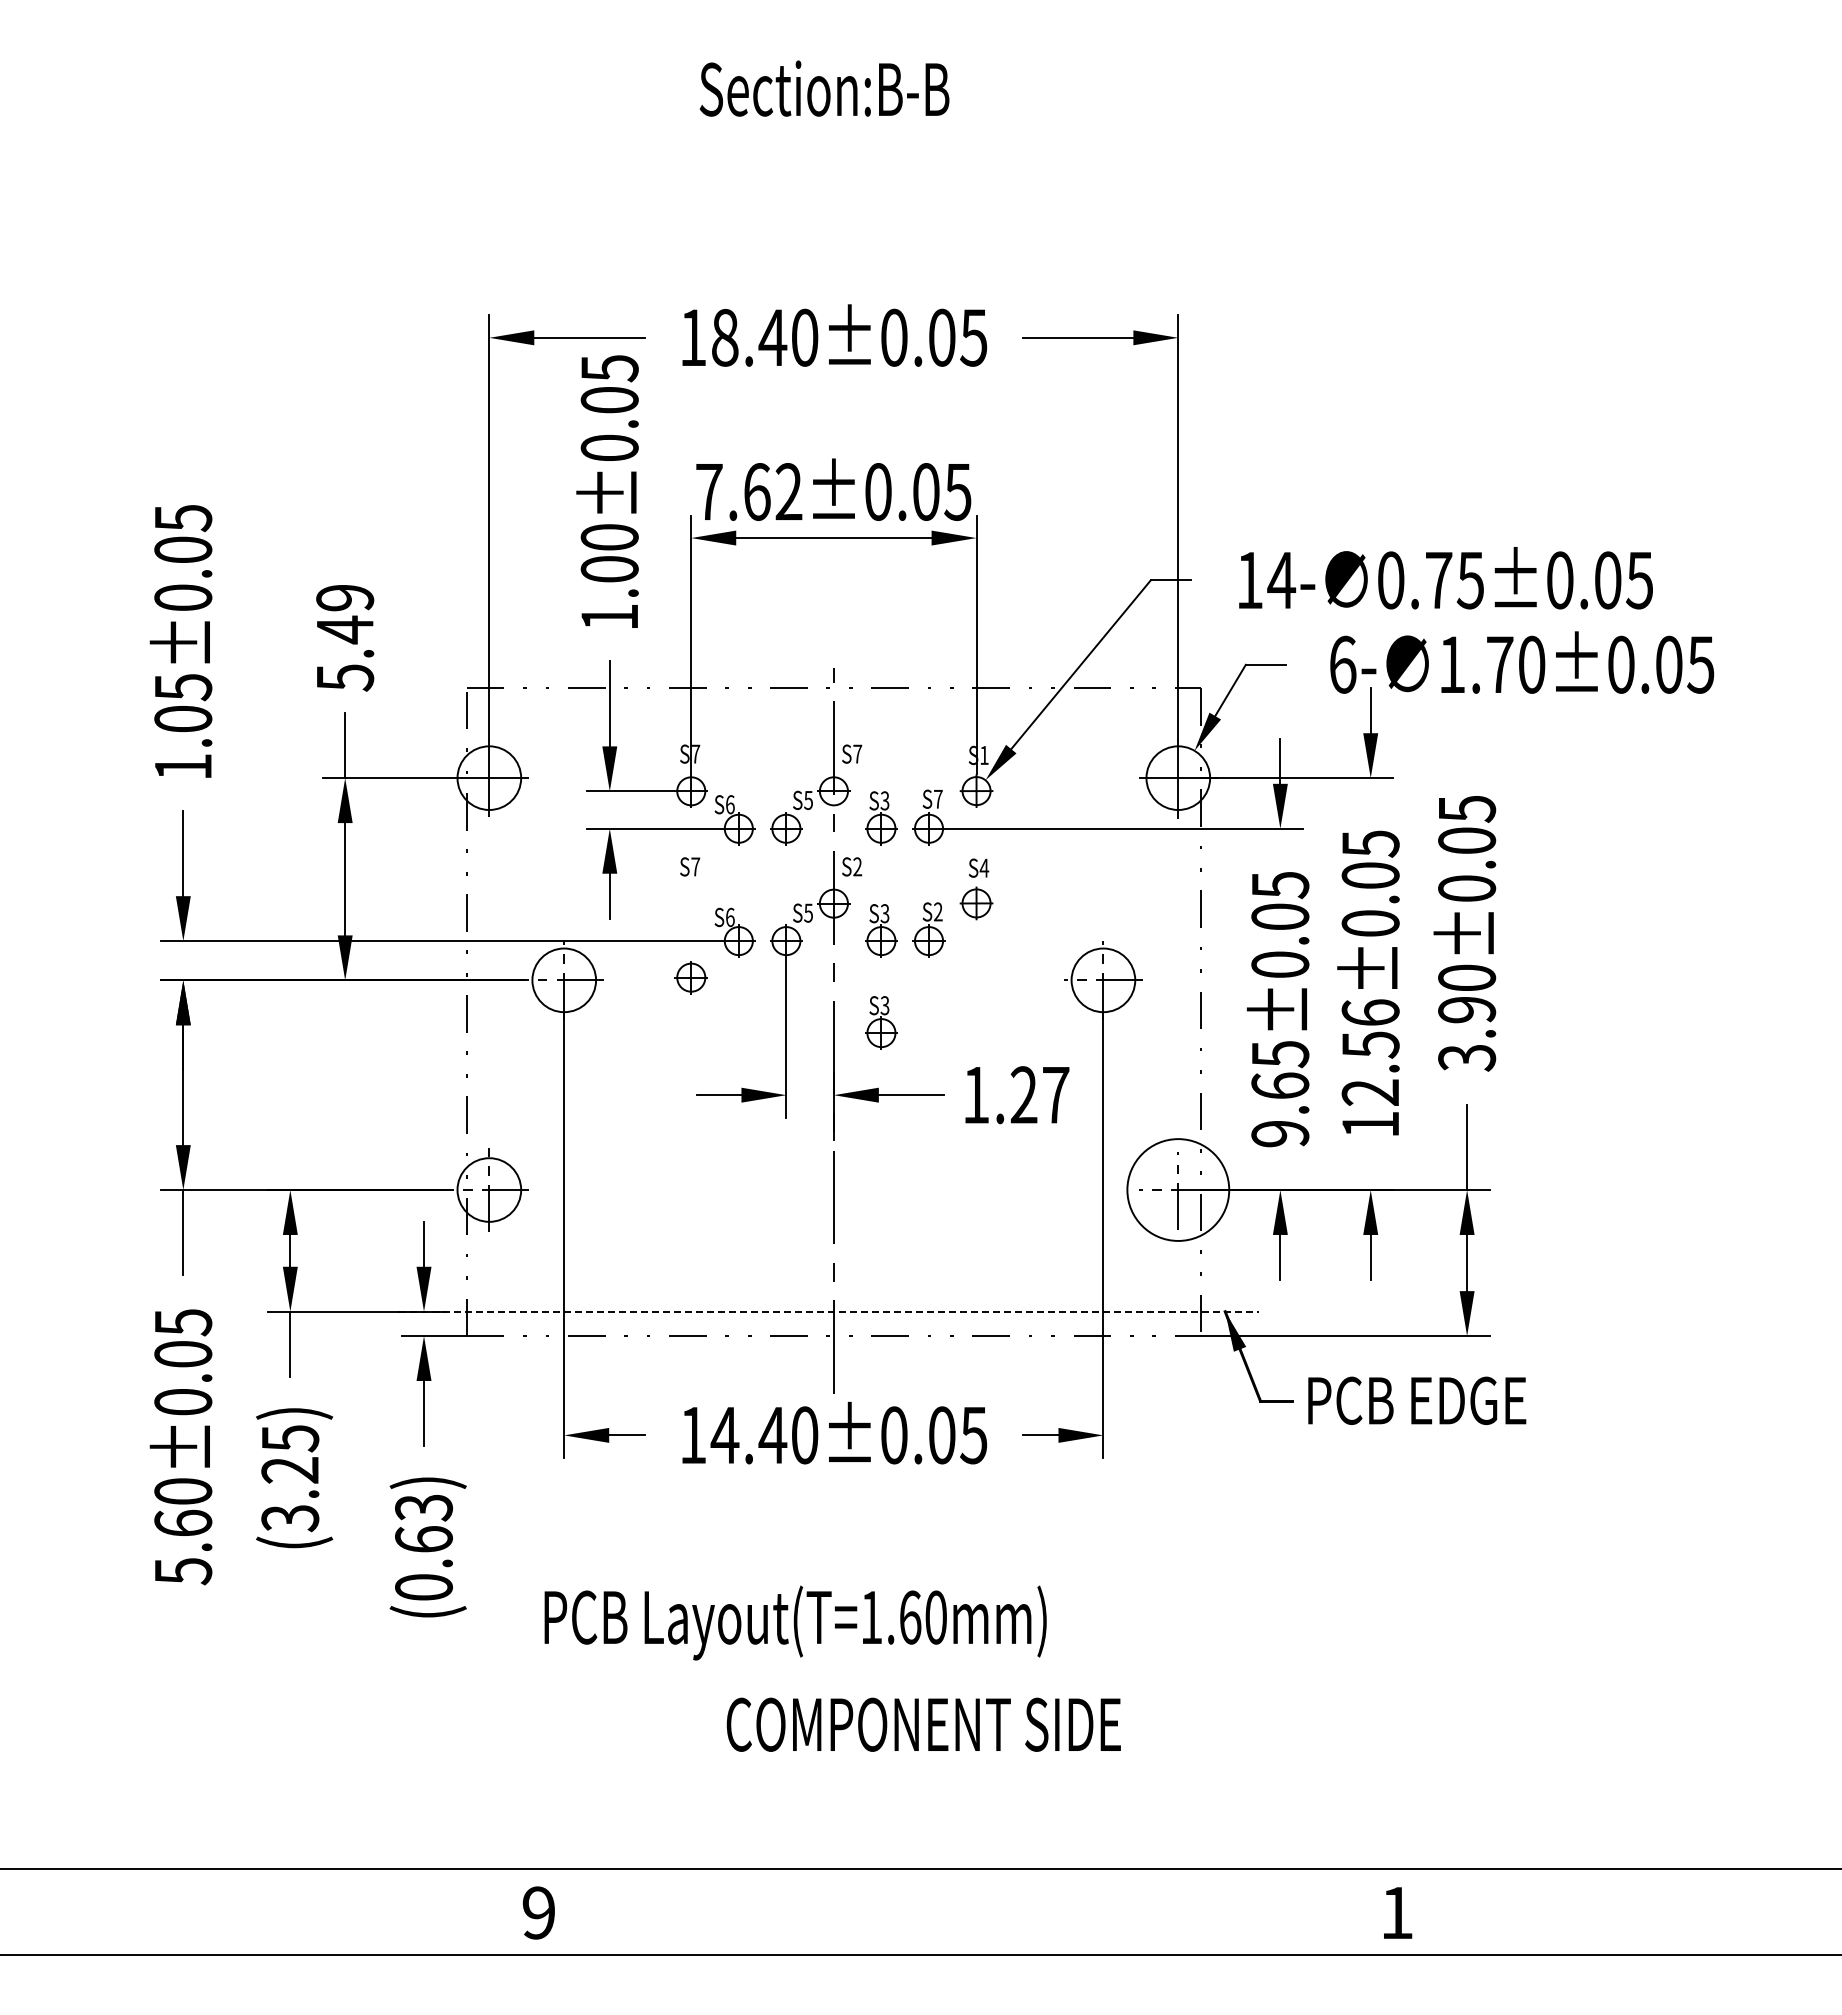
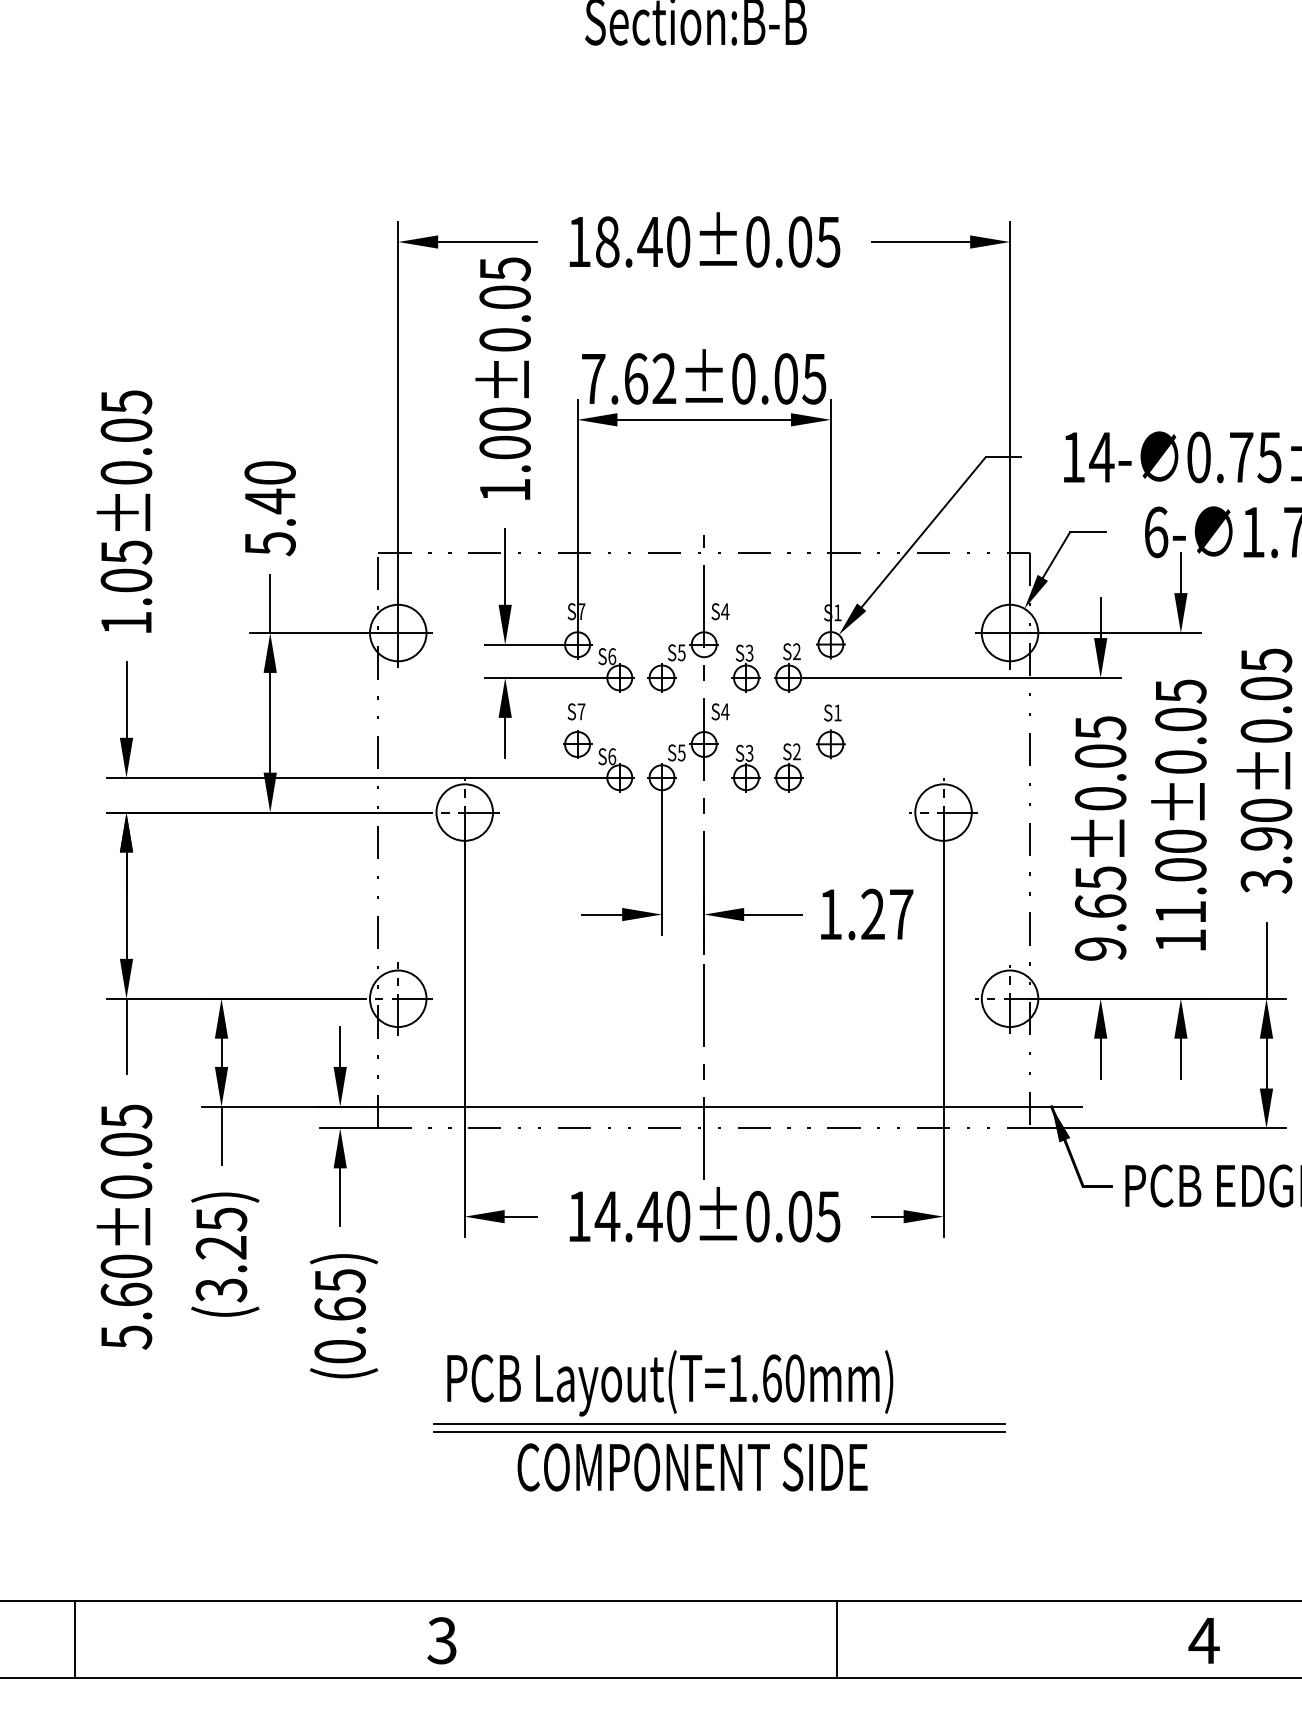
text: (345, 597) -> (270, 472), 5.49 -> 5.40
text: (857, 753) -> (725, 611), S7 -> S4
text: (938, 798) -> (797, 651), S7 -> S2
text: (857, 866) -> (725, 711), S2 -> S4
text: (984, 867) -> (837, 712), S4 -> S1
part: (690, 977) -> (576, 744), moved
part: (881, 1022) -> (746, 850), removed
text: (1370, 1052) -> (1180, 876), 12.56±0.05 -> 11.00±0.05
circle: (1178, 1189) -> (1010, 998), size x0.62
line: (829, 1311) -> (700, 1106), dashed -> solid
text: (423, 1507) -> (339, 1280), (0.63) -> (0.65)
line: (850, 1668) -> (718, 1423), added
line: (850, 1677) -> (718, 1431), added
text: (923, 1724) -> (692, 1467), moved
line: (125, 1911) -> (75, 1639), added
line: (983, 1911) -> (837, 1639), added
text: (538, 1912) -> (441, 1640), 9 -> 3
text: (1396, 1912) -> (1203, 1640), 1 -> 4

